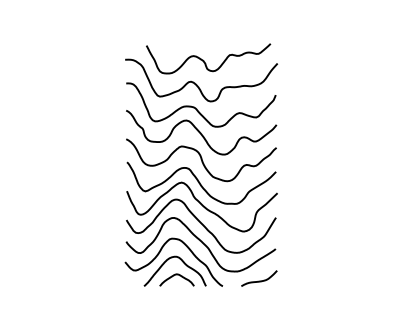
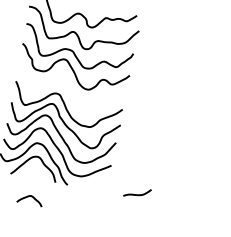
curve: (201, 160) -> (70, 90), removed
curve: (174, 276) -> (28, 197), moved
curve: (259, 280) -> (137, 194), moved

